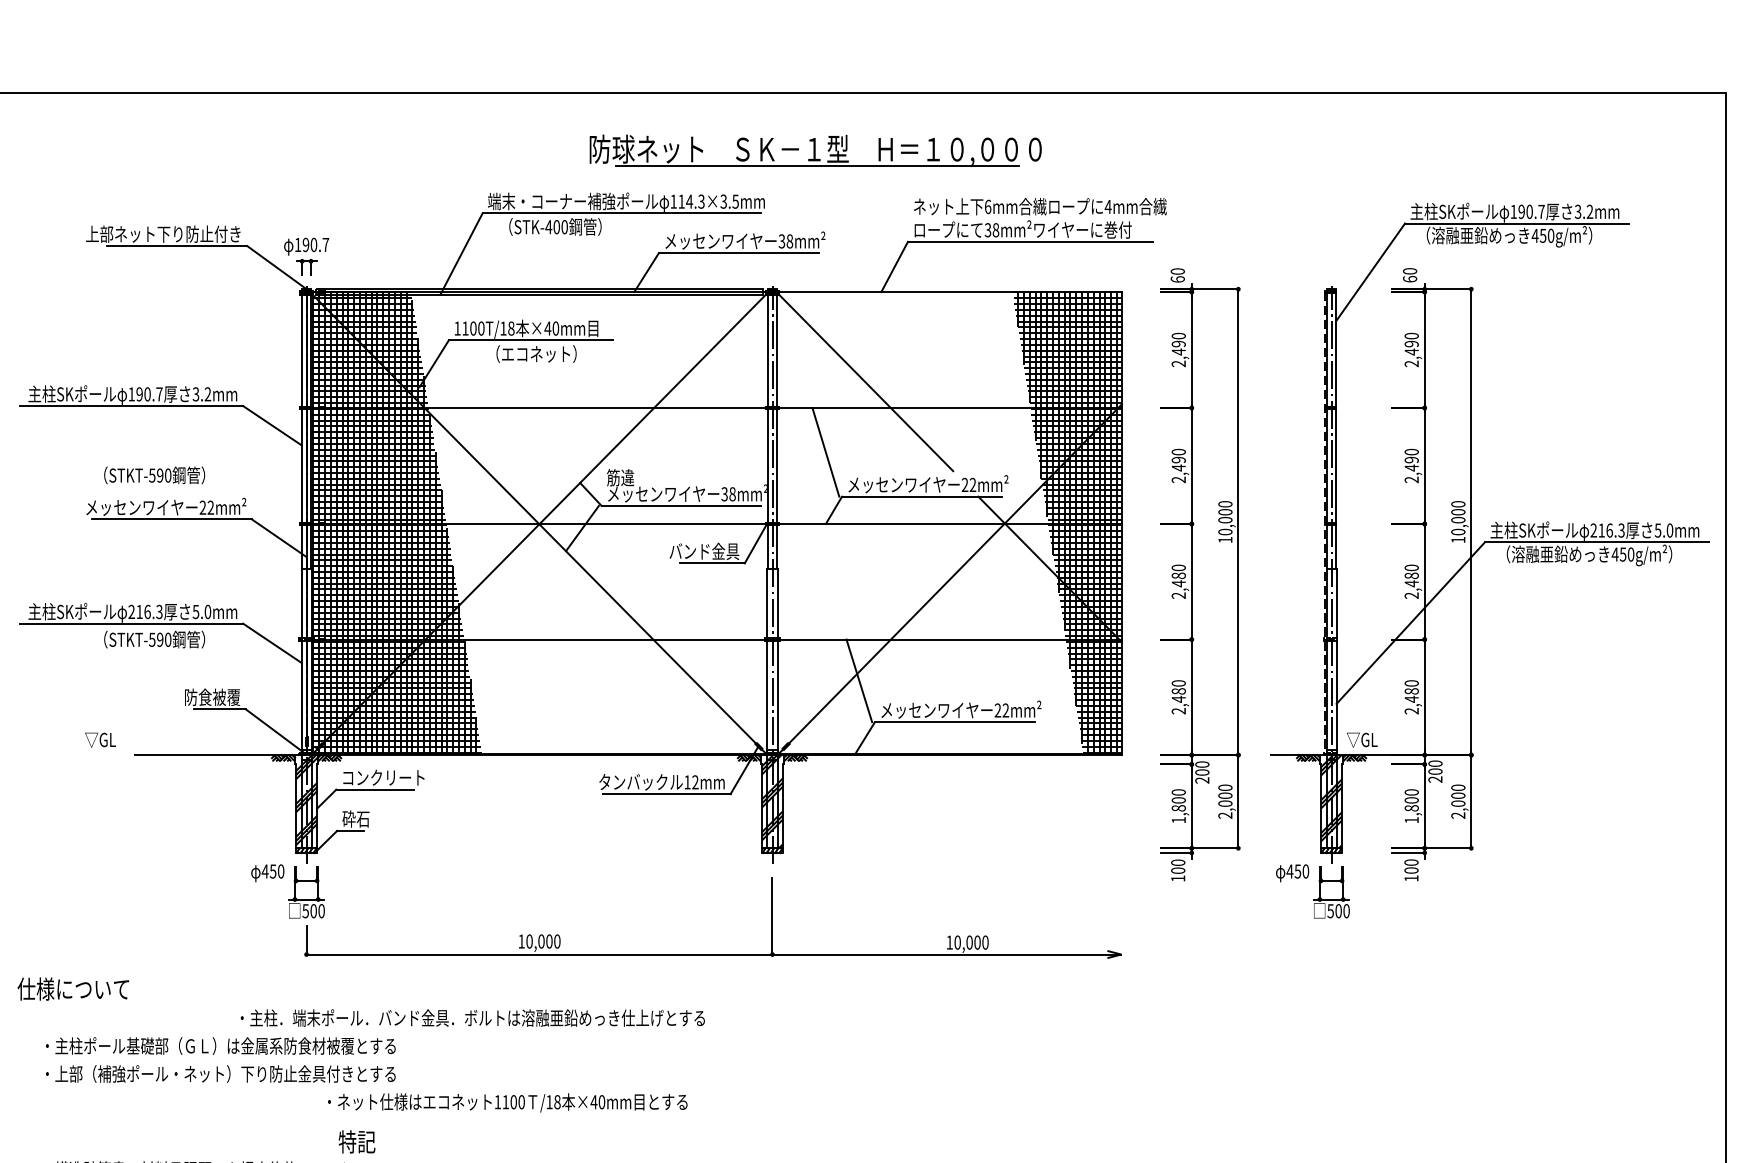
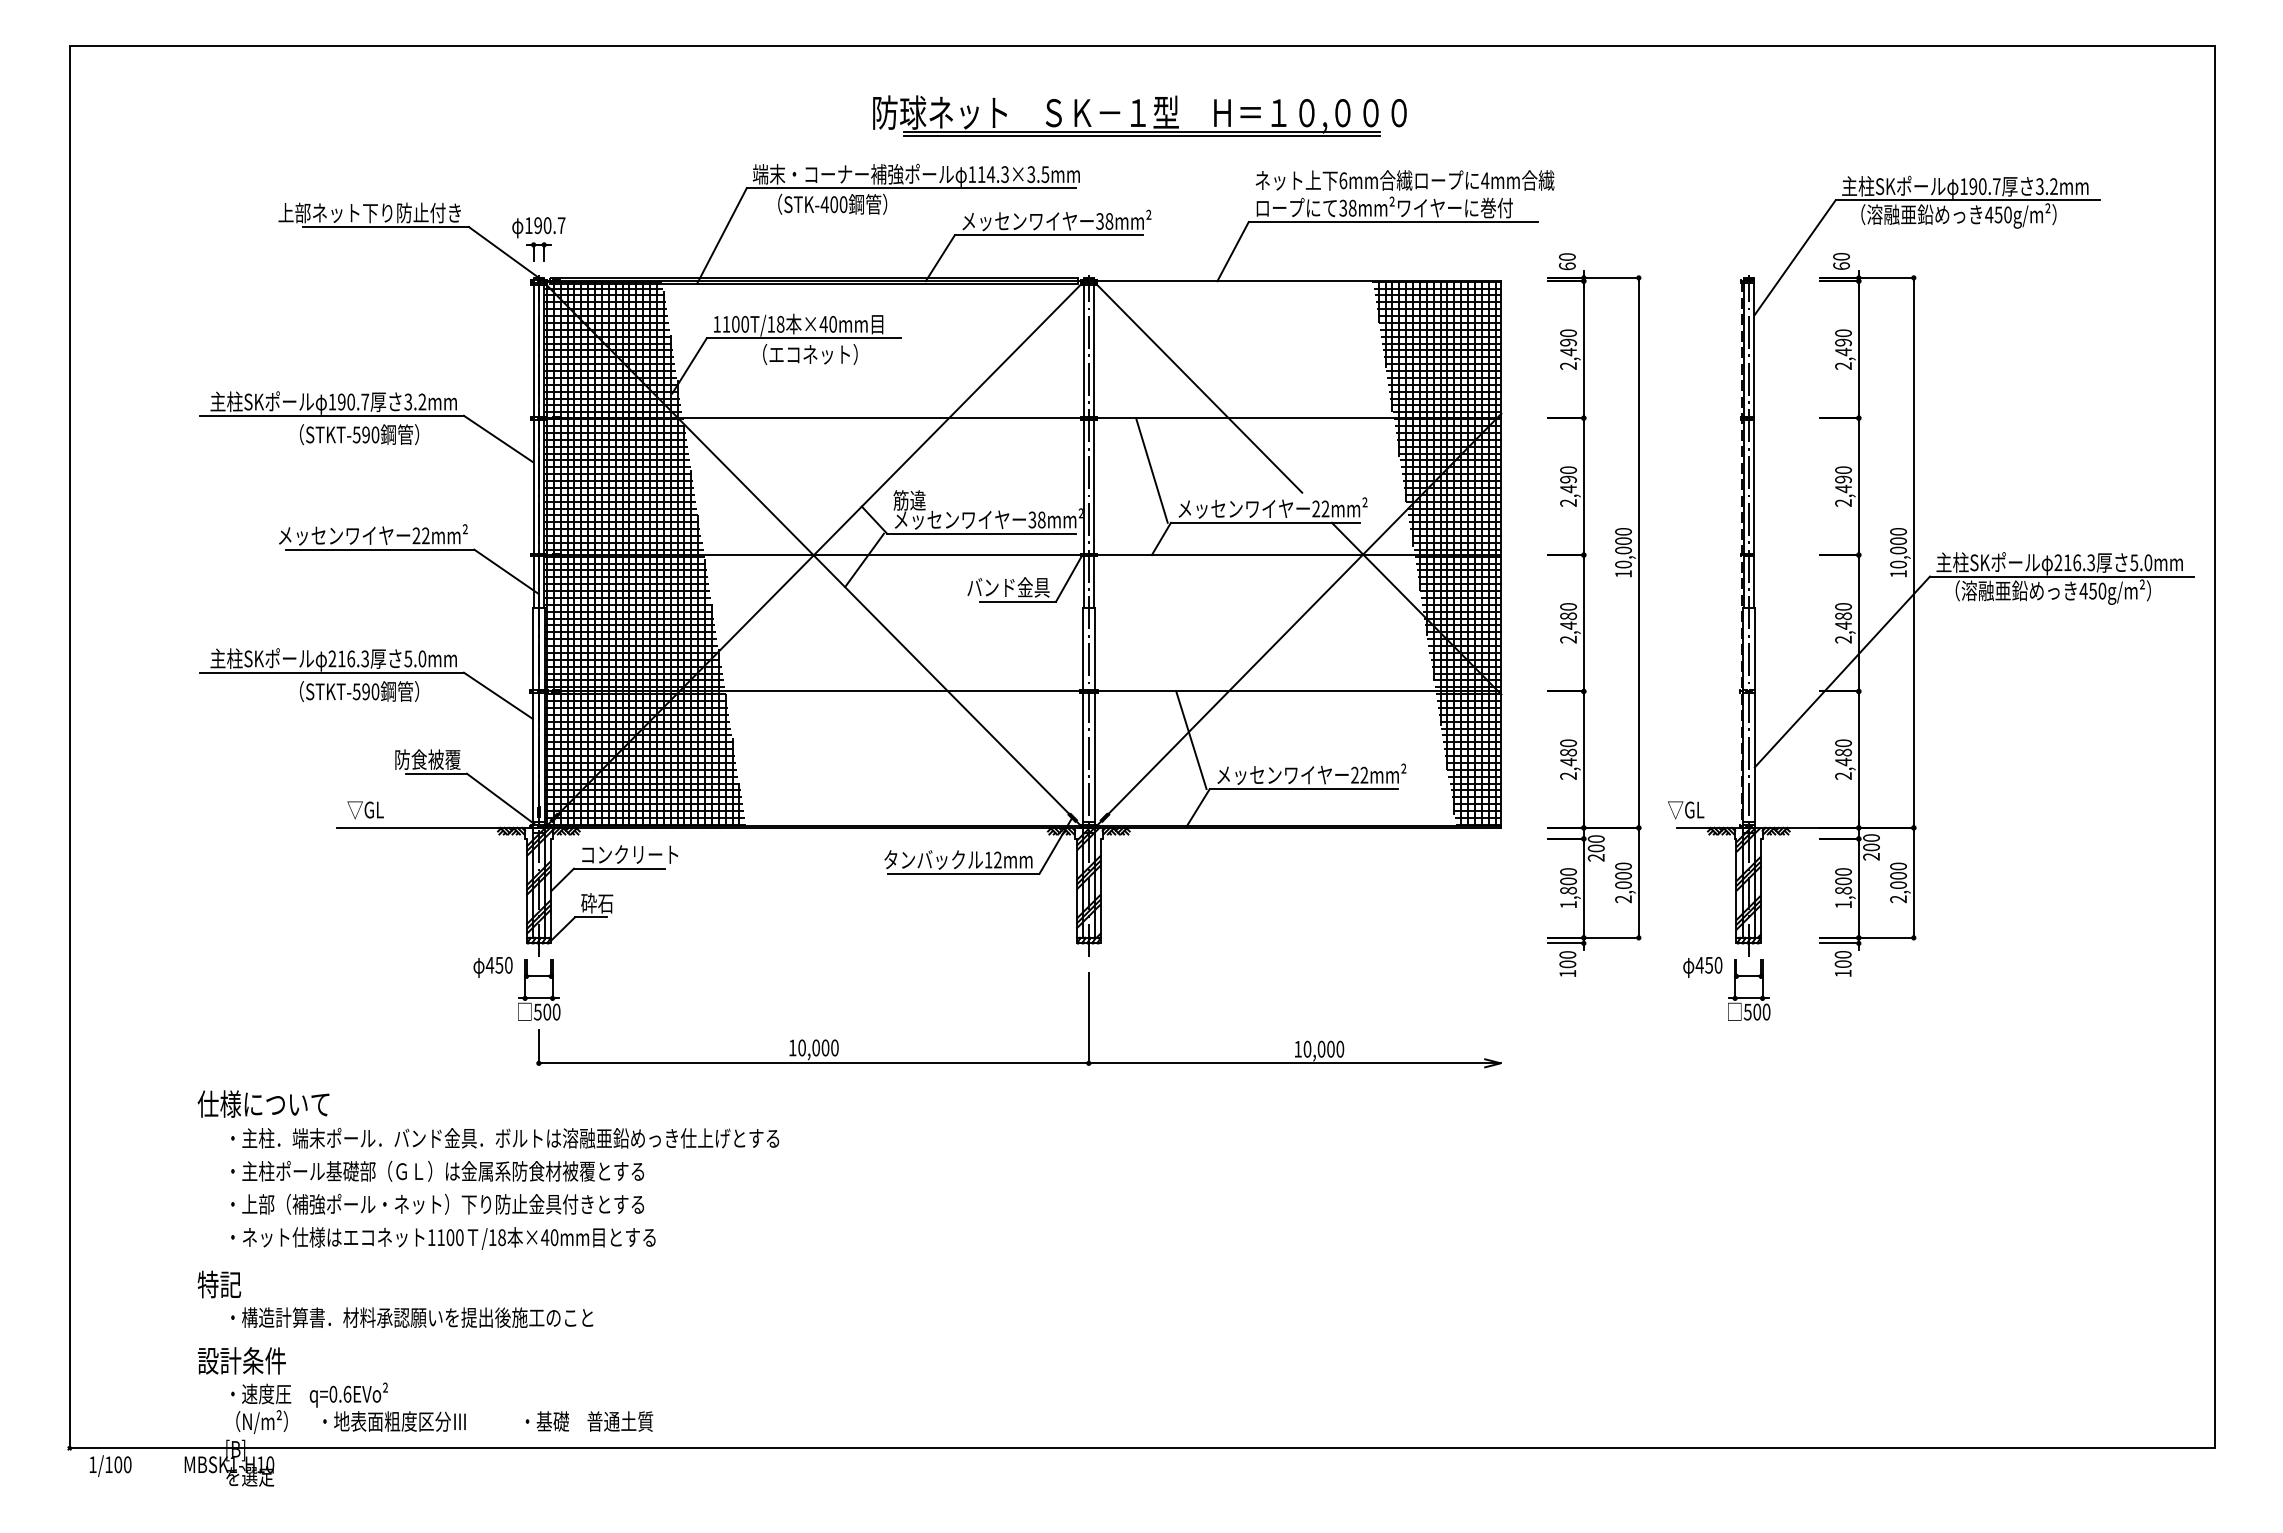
line: (817, 168) -> (1142, 135), added
text: (154, 475) -> (359, 434), moved
text: (100, 740) -> (365, 810), moved
text: (1362, 740) -> (1686, 810), moved
text: (473, 1017) -> (505, 1137), moved
text: (507, 1102) -> (443, 1238), moved
text: (357, 1141) -> (219, 1284), moved

